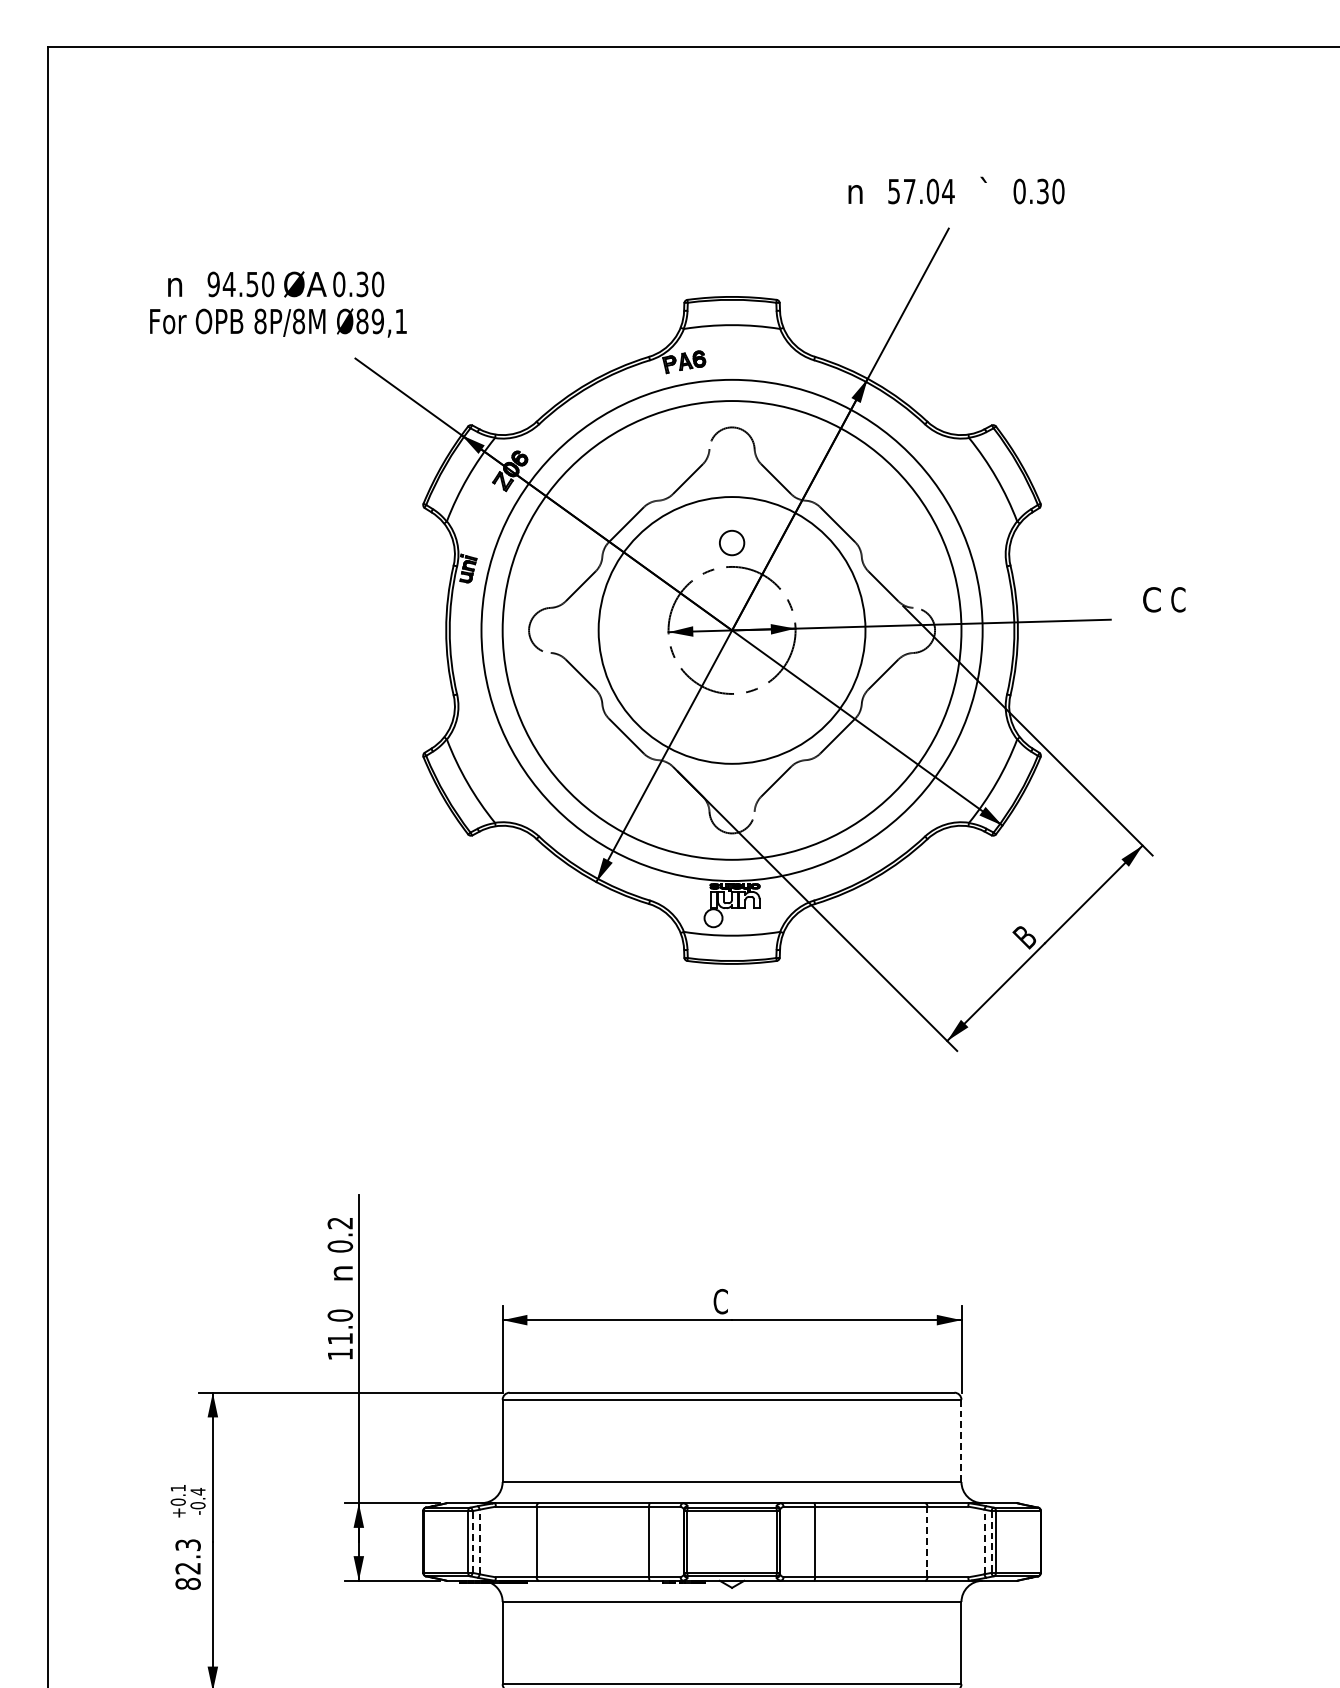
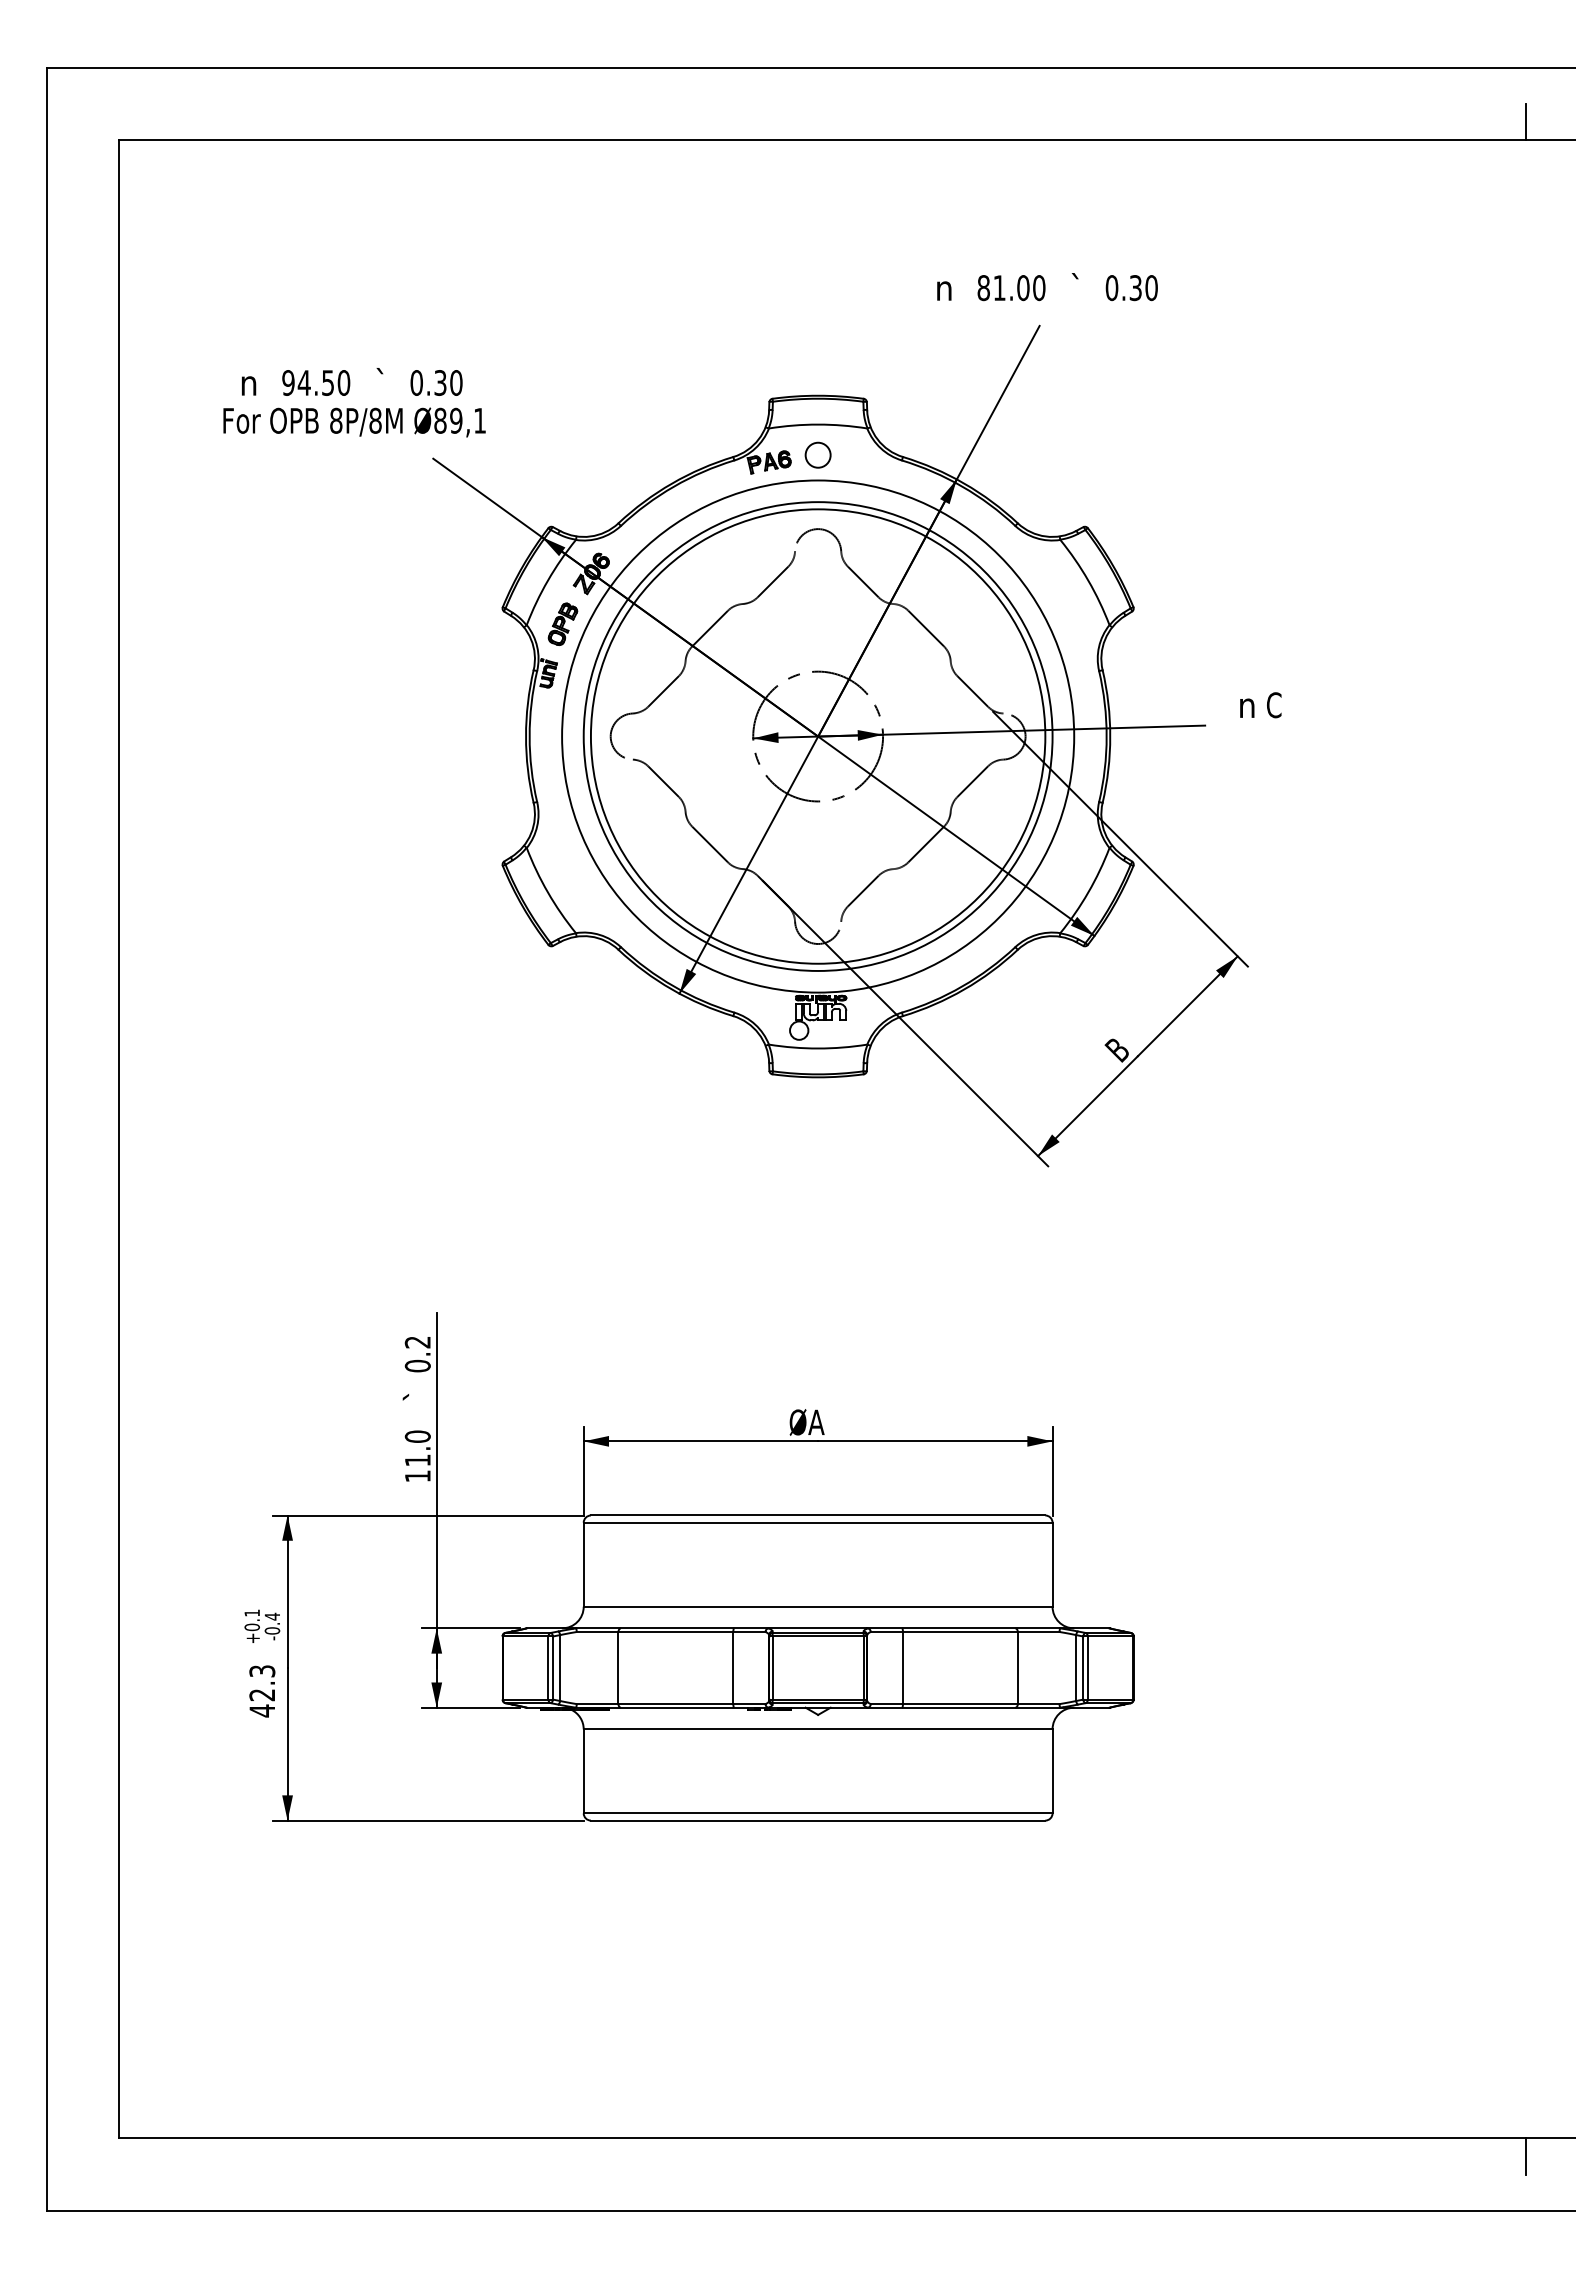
text: (921, 191) -> (1011, 288), 57.04 -> 81.00
text: (304, 283) -> (381, 382), ØA -> `
part: (481, 519) -> (562, 623), added
circle: (731, 542) -> (817, 454), moved
text: (1152, 600) -> (1247, 705), C -> n
circle: (731, 630) -> (817, 736), size x1.67
text: (339, 1273) -> (416, 1393), n -> `
text: (720, 1301) -> (806, 1422), C -> ØA
line: (961, 1441) -> (1052, 1565), dashed -> solid
line: (927, 1541) -> (1017, 1667), dashed -> solid
line: (473, 1542) -> (553, 1668), dashed -> solid
line: (479, 1542) -> (560, 1668), dashed -> solid
line: (984, 1542) -> (1076, 1668), dashed -> solid
line: (991, 1542) -> (1083, 1668), dashed -> solid
text: (188, 1583) -> (262, 1710), 82.3 -> 42.3

